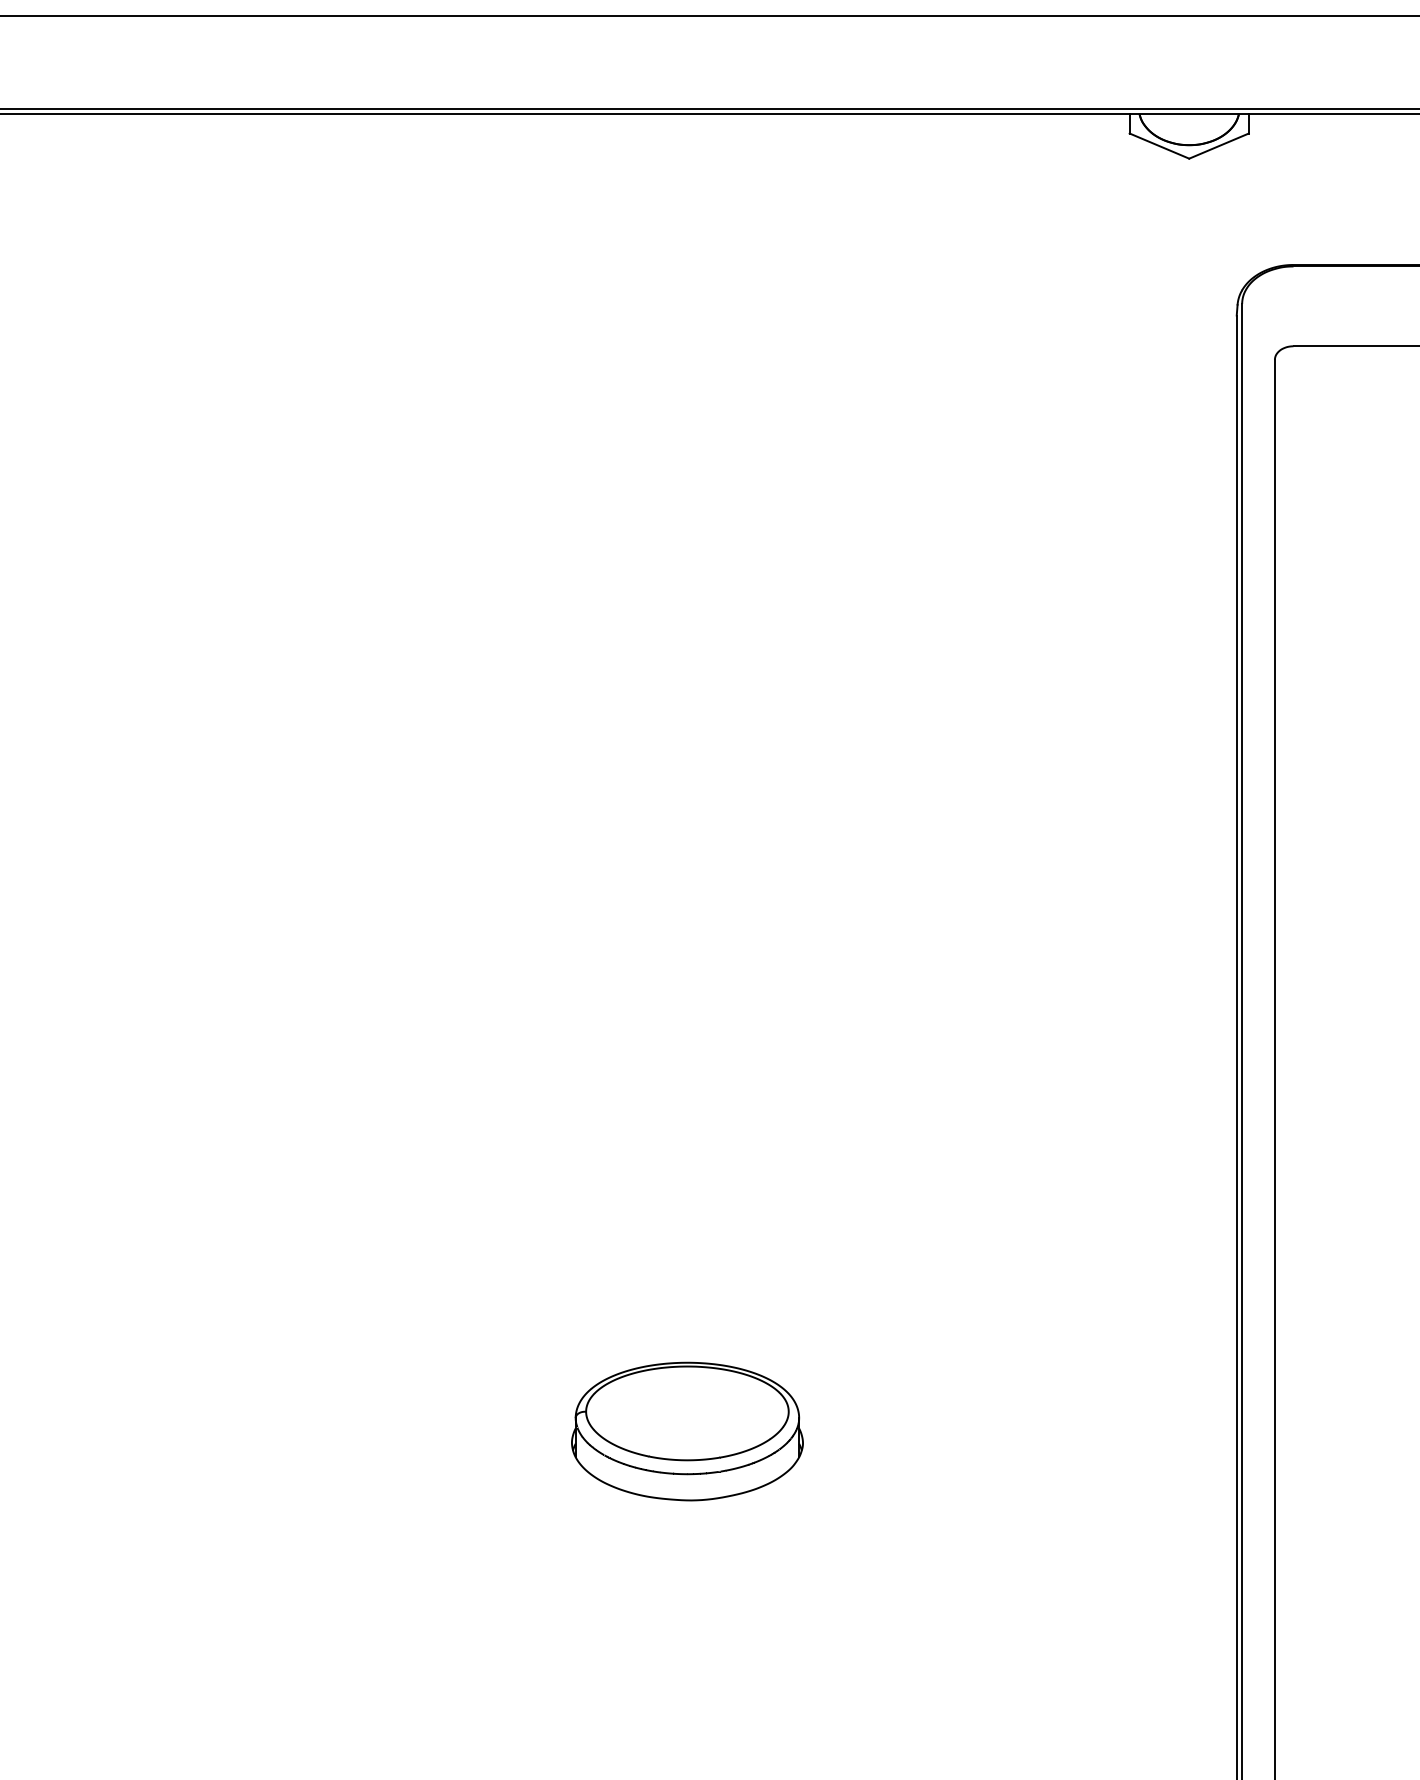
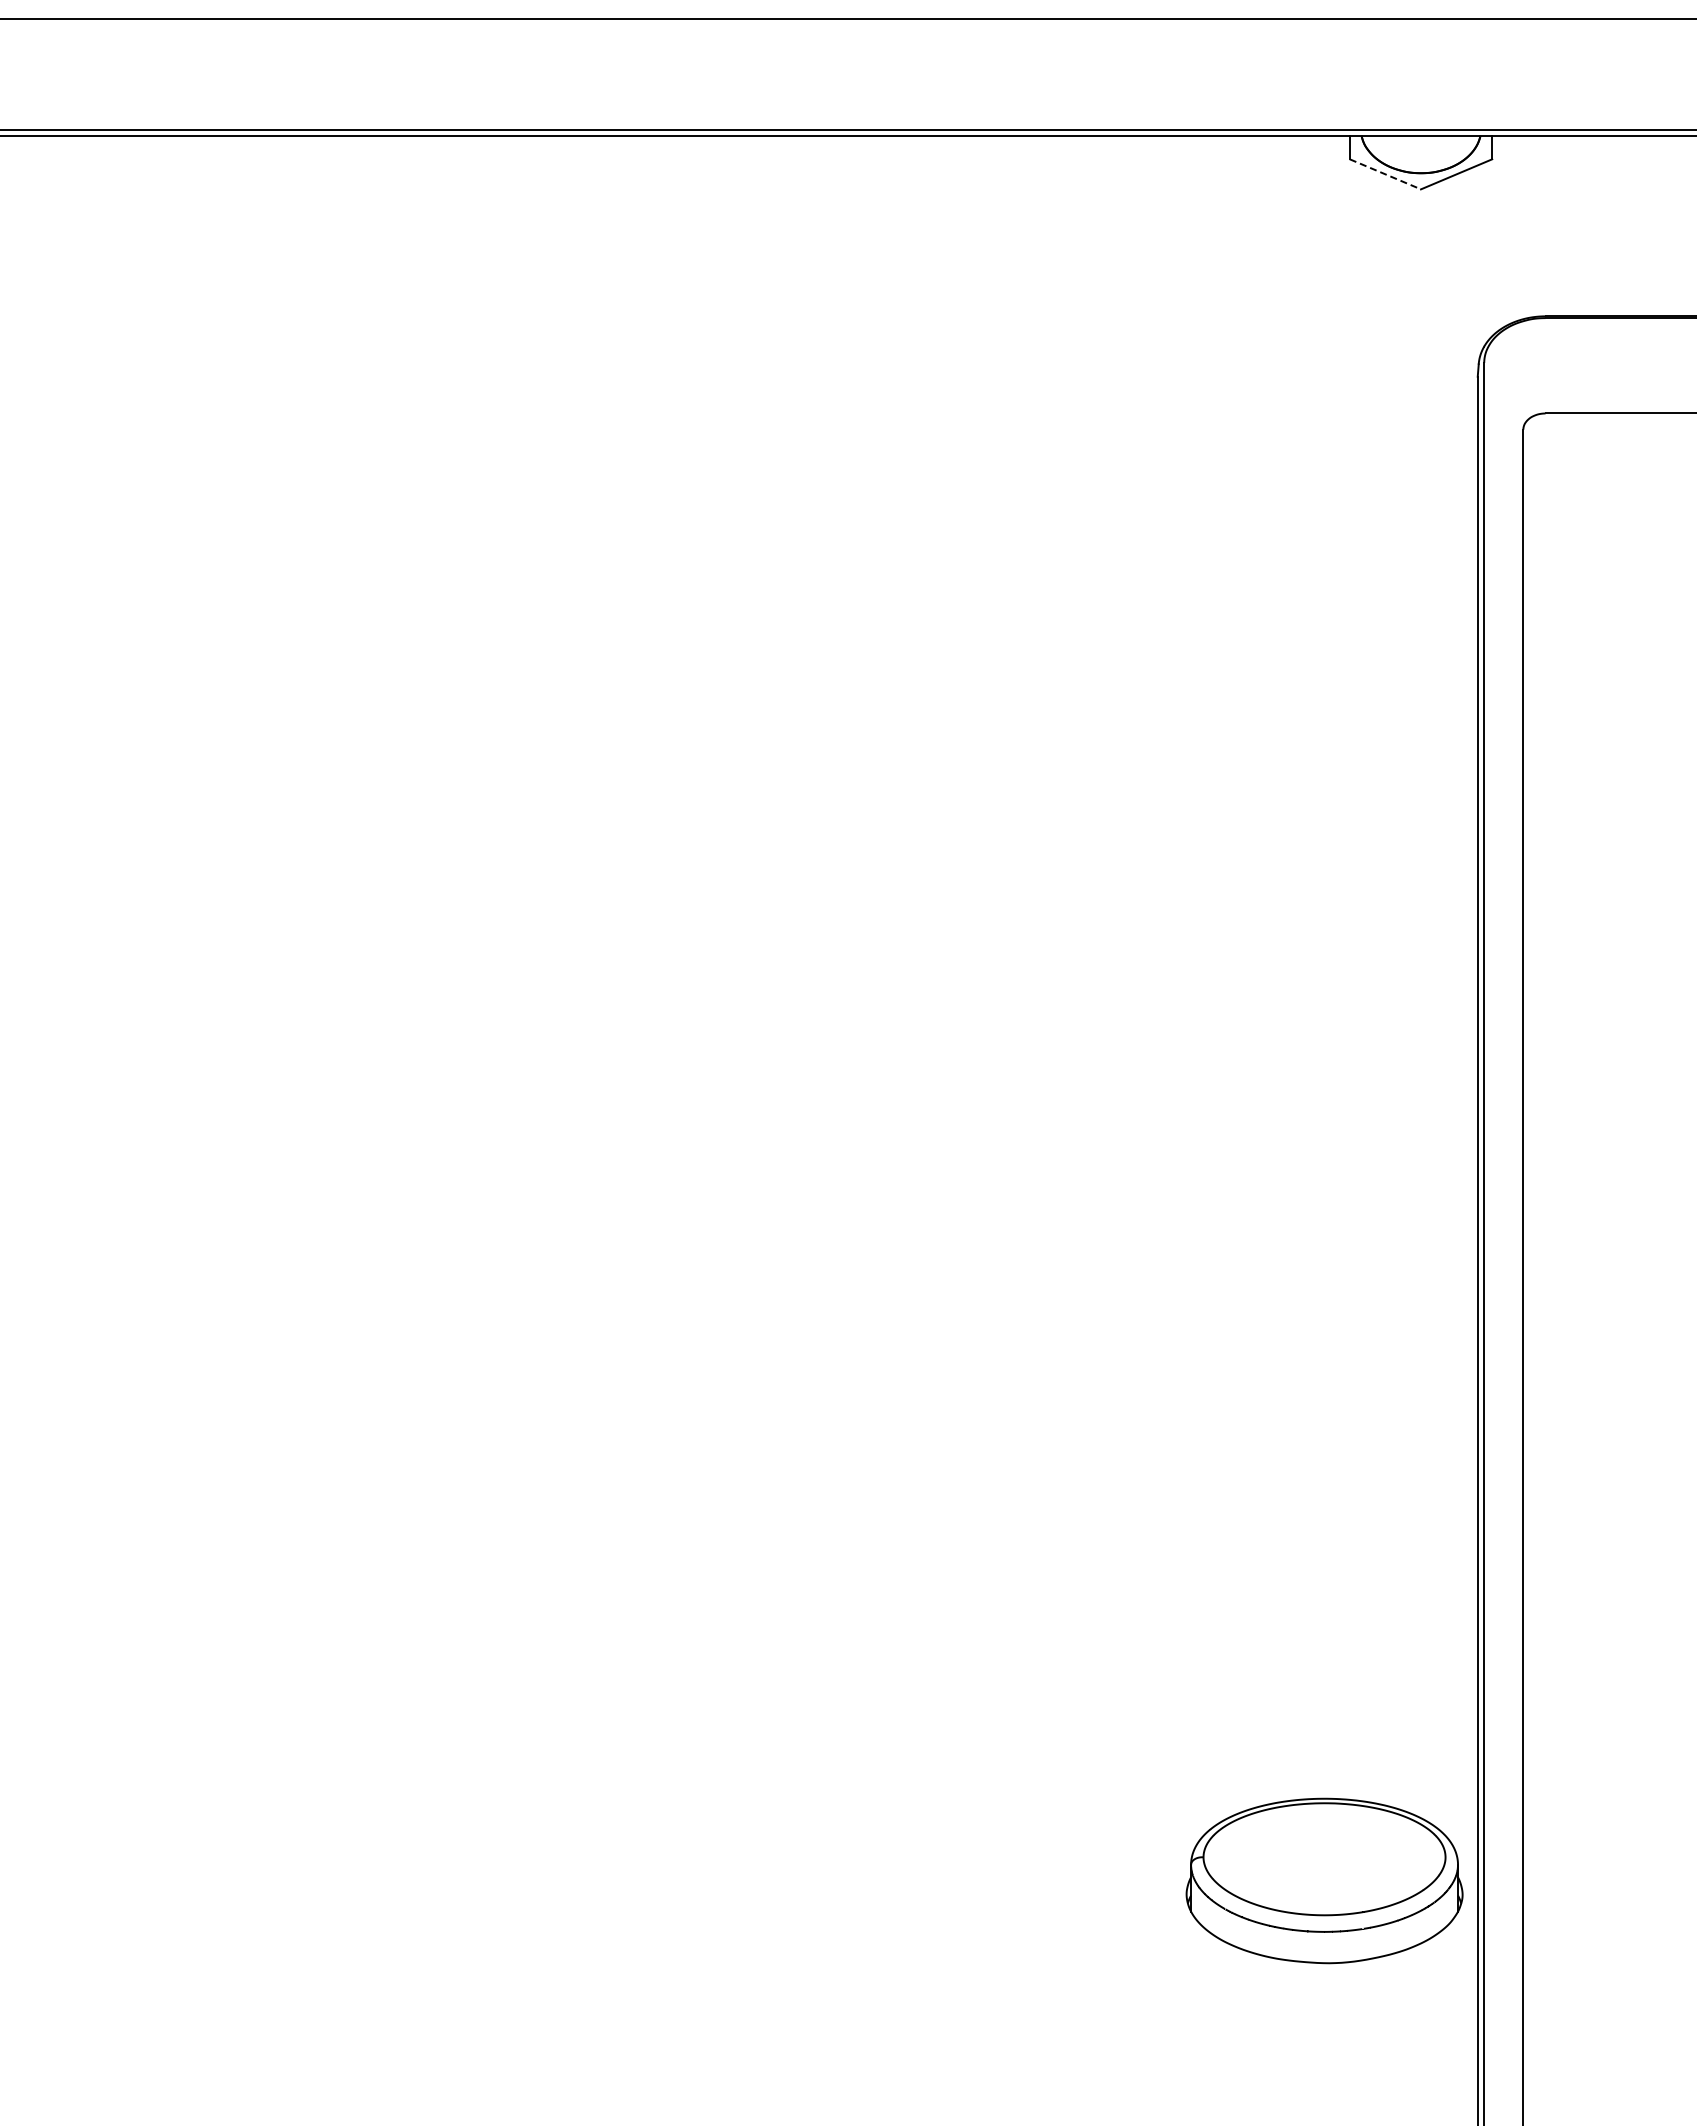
line: (1159, 146) -> (1385, 174), solid -> dashed
part: (687, 1431) -> (1324, 1880), moved

